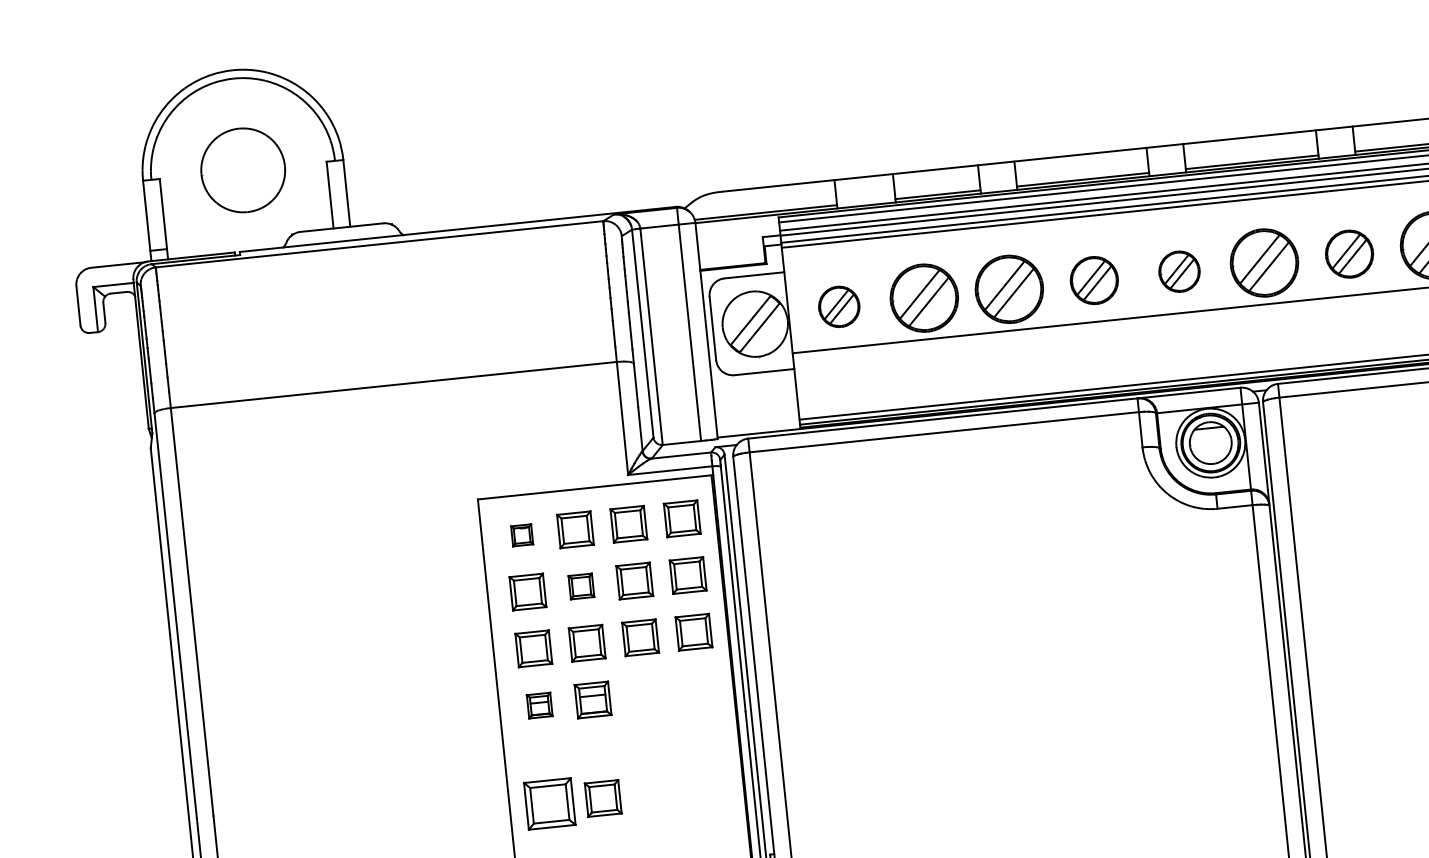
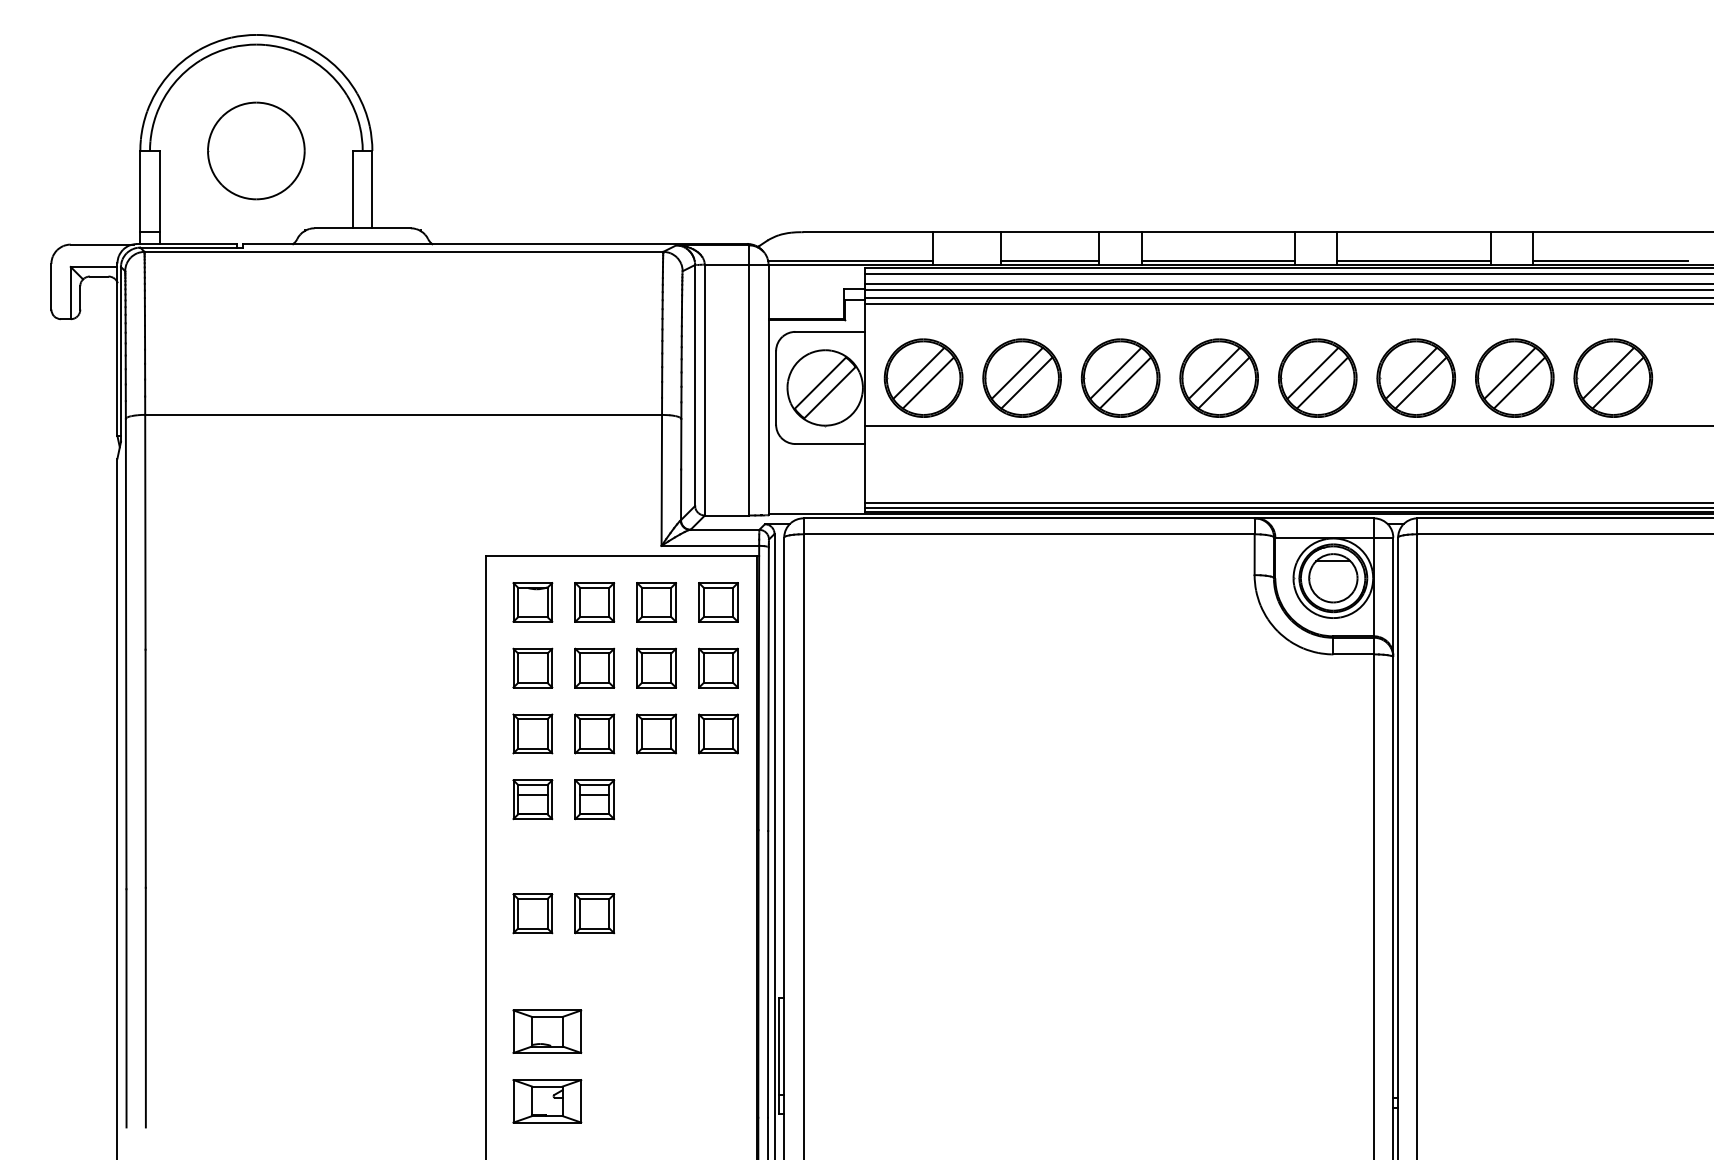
part: (1349, 253) -> (1514, 377), size x1.43
part: (1179, 271) -> (1317, 377), size x1.67
part: (1093, 280) -> (1218, 377), size x1.43
part: (839, 306) -> (923, 377), size x1.67
part: (521, 535) -> (532, 602), size x1.67
part: (581, 585) -> (594, 667), size x1.43
part: (539, 705) -> (532, 799), size x1.43
part: (549, 803) -> (532, 913), size x0.71

